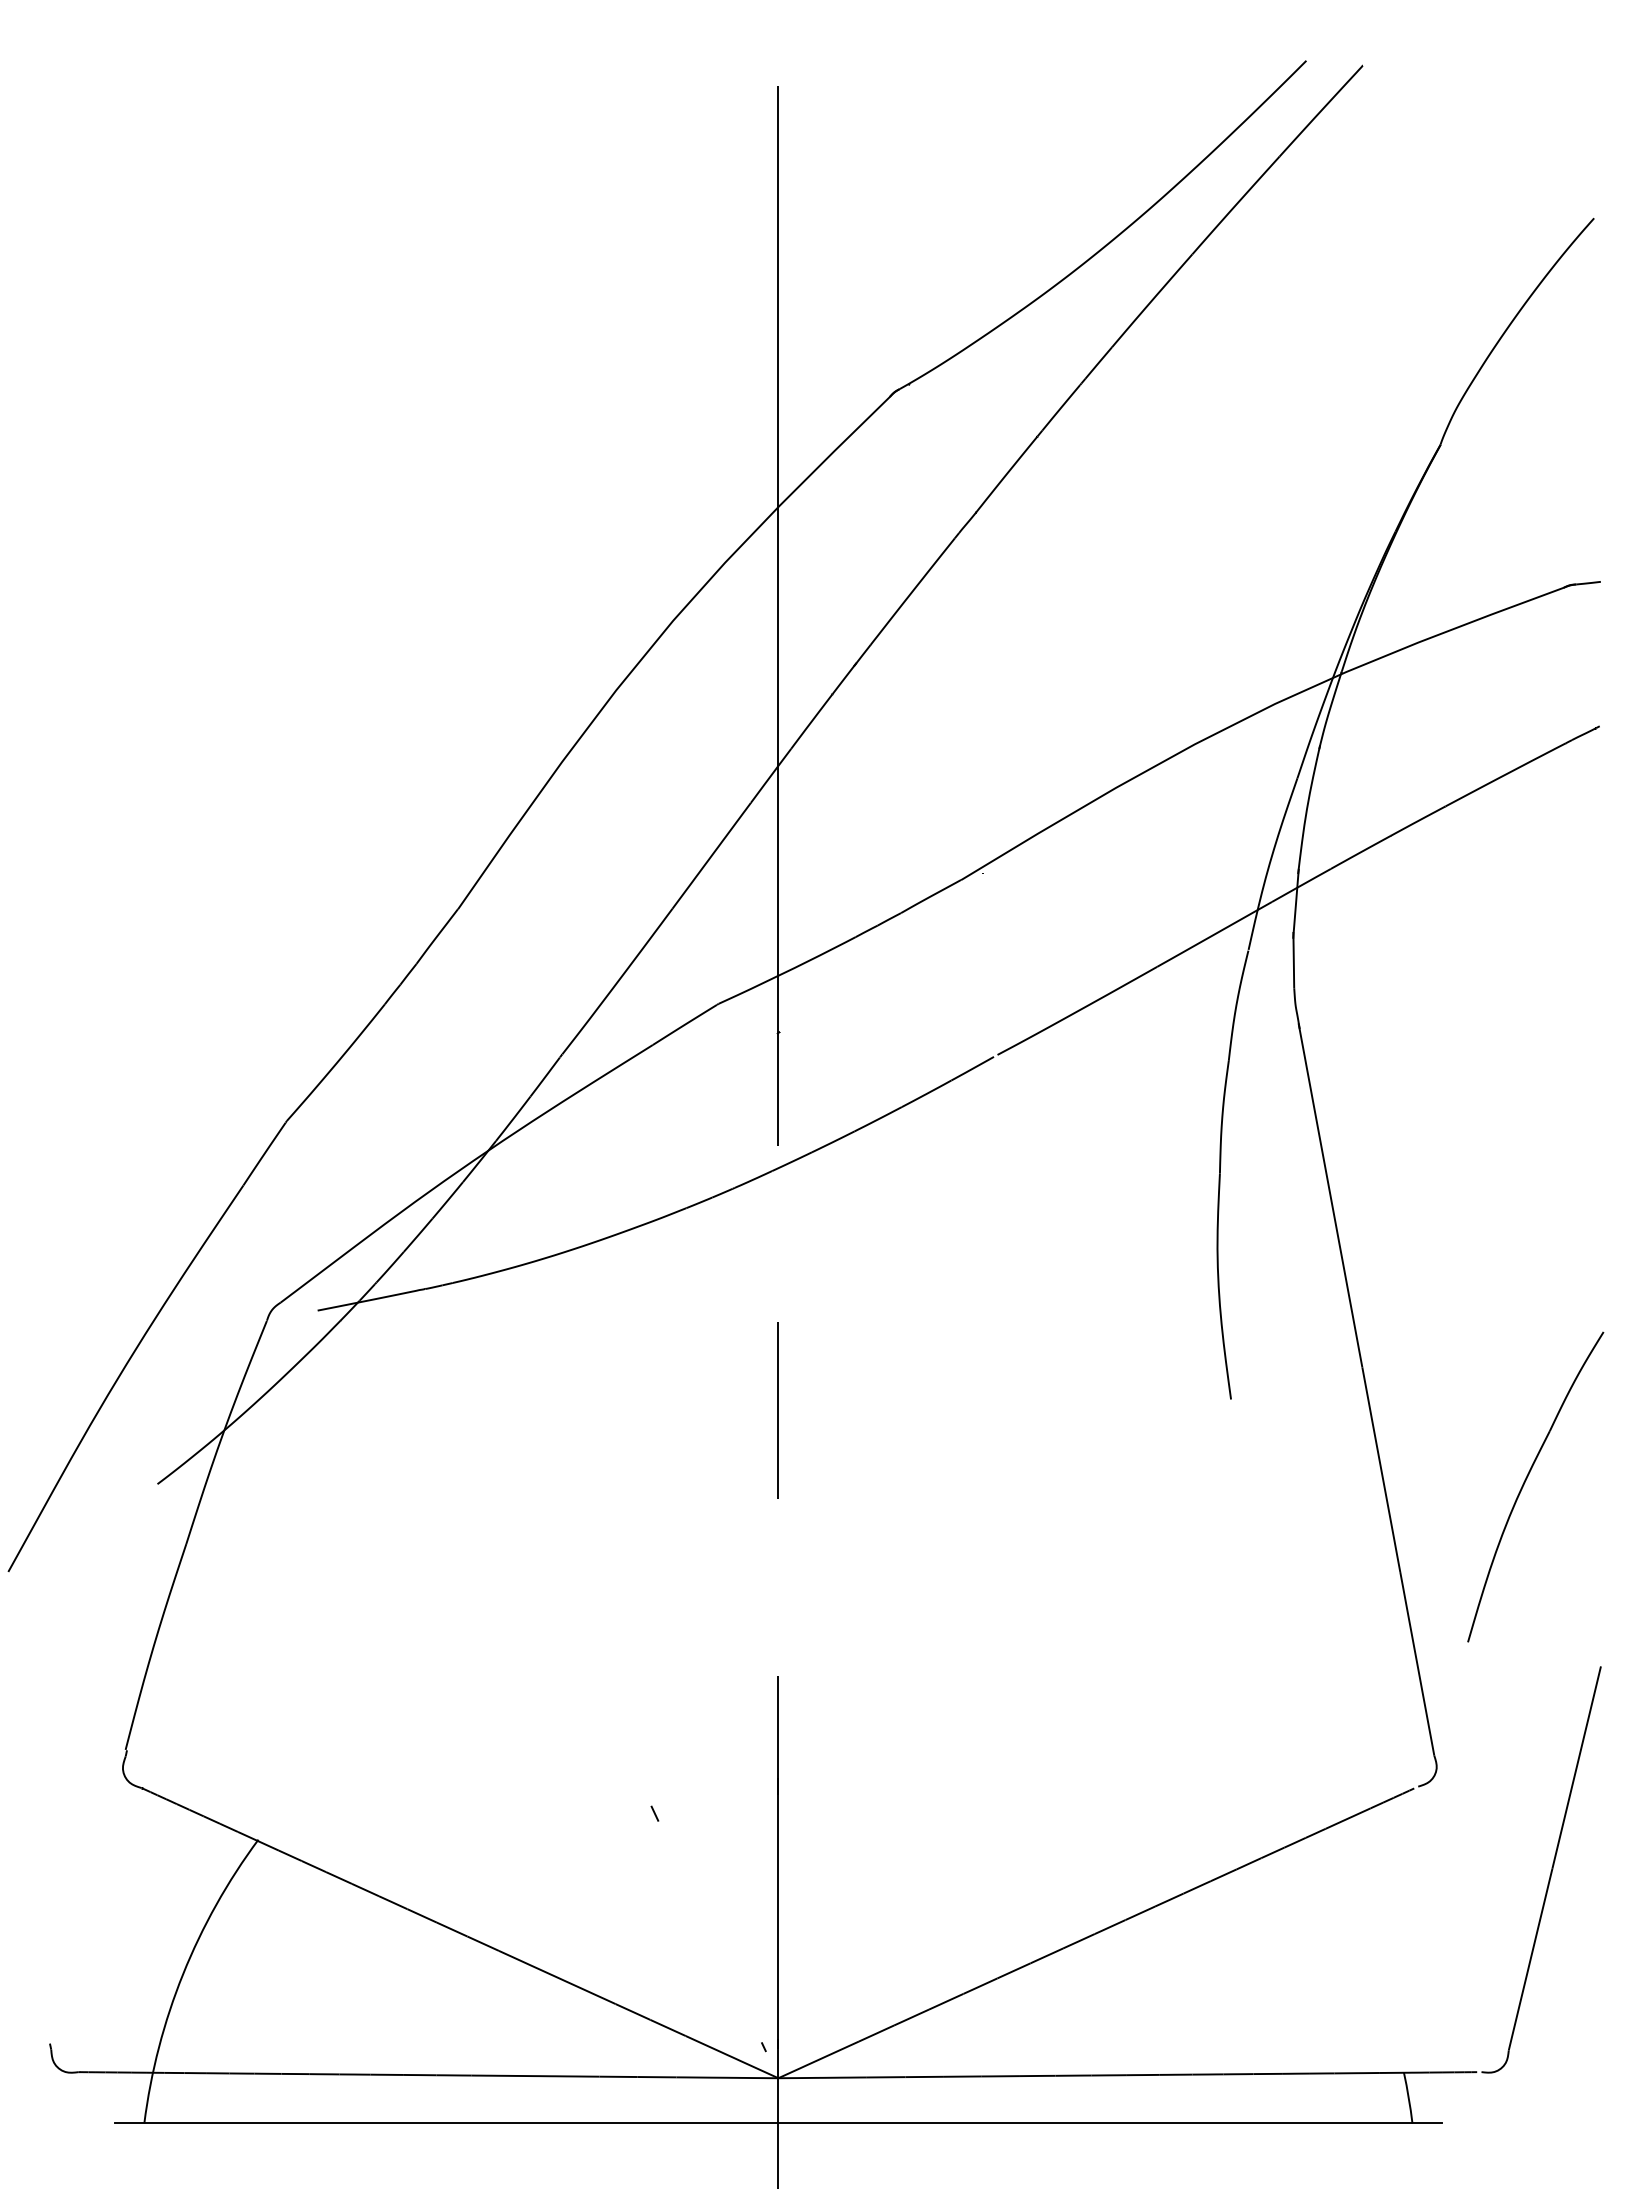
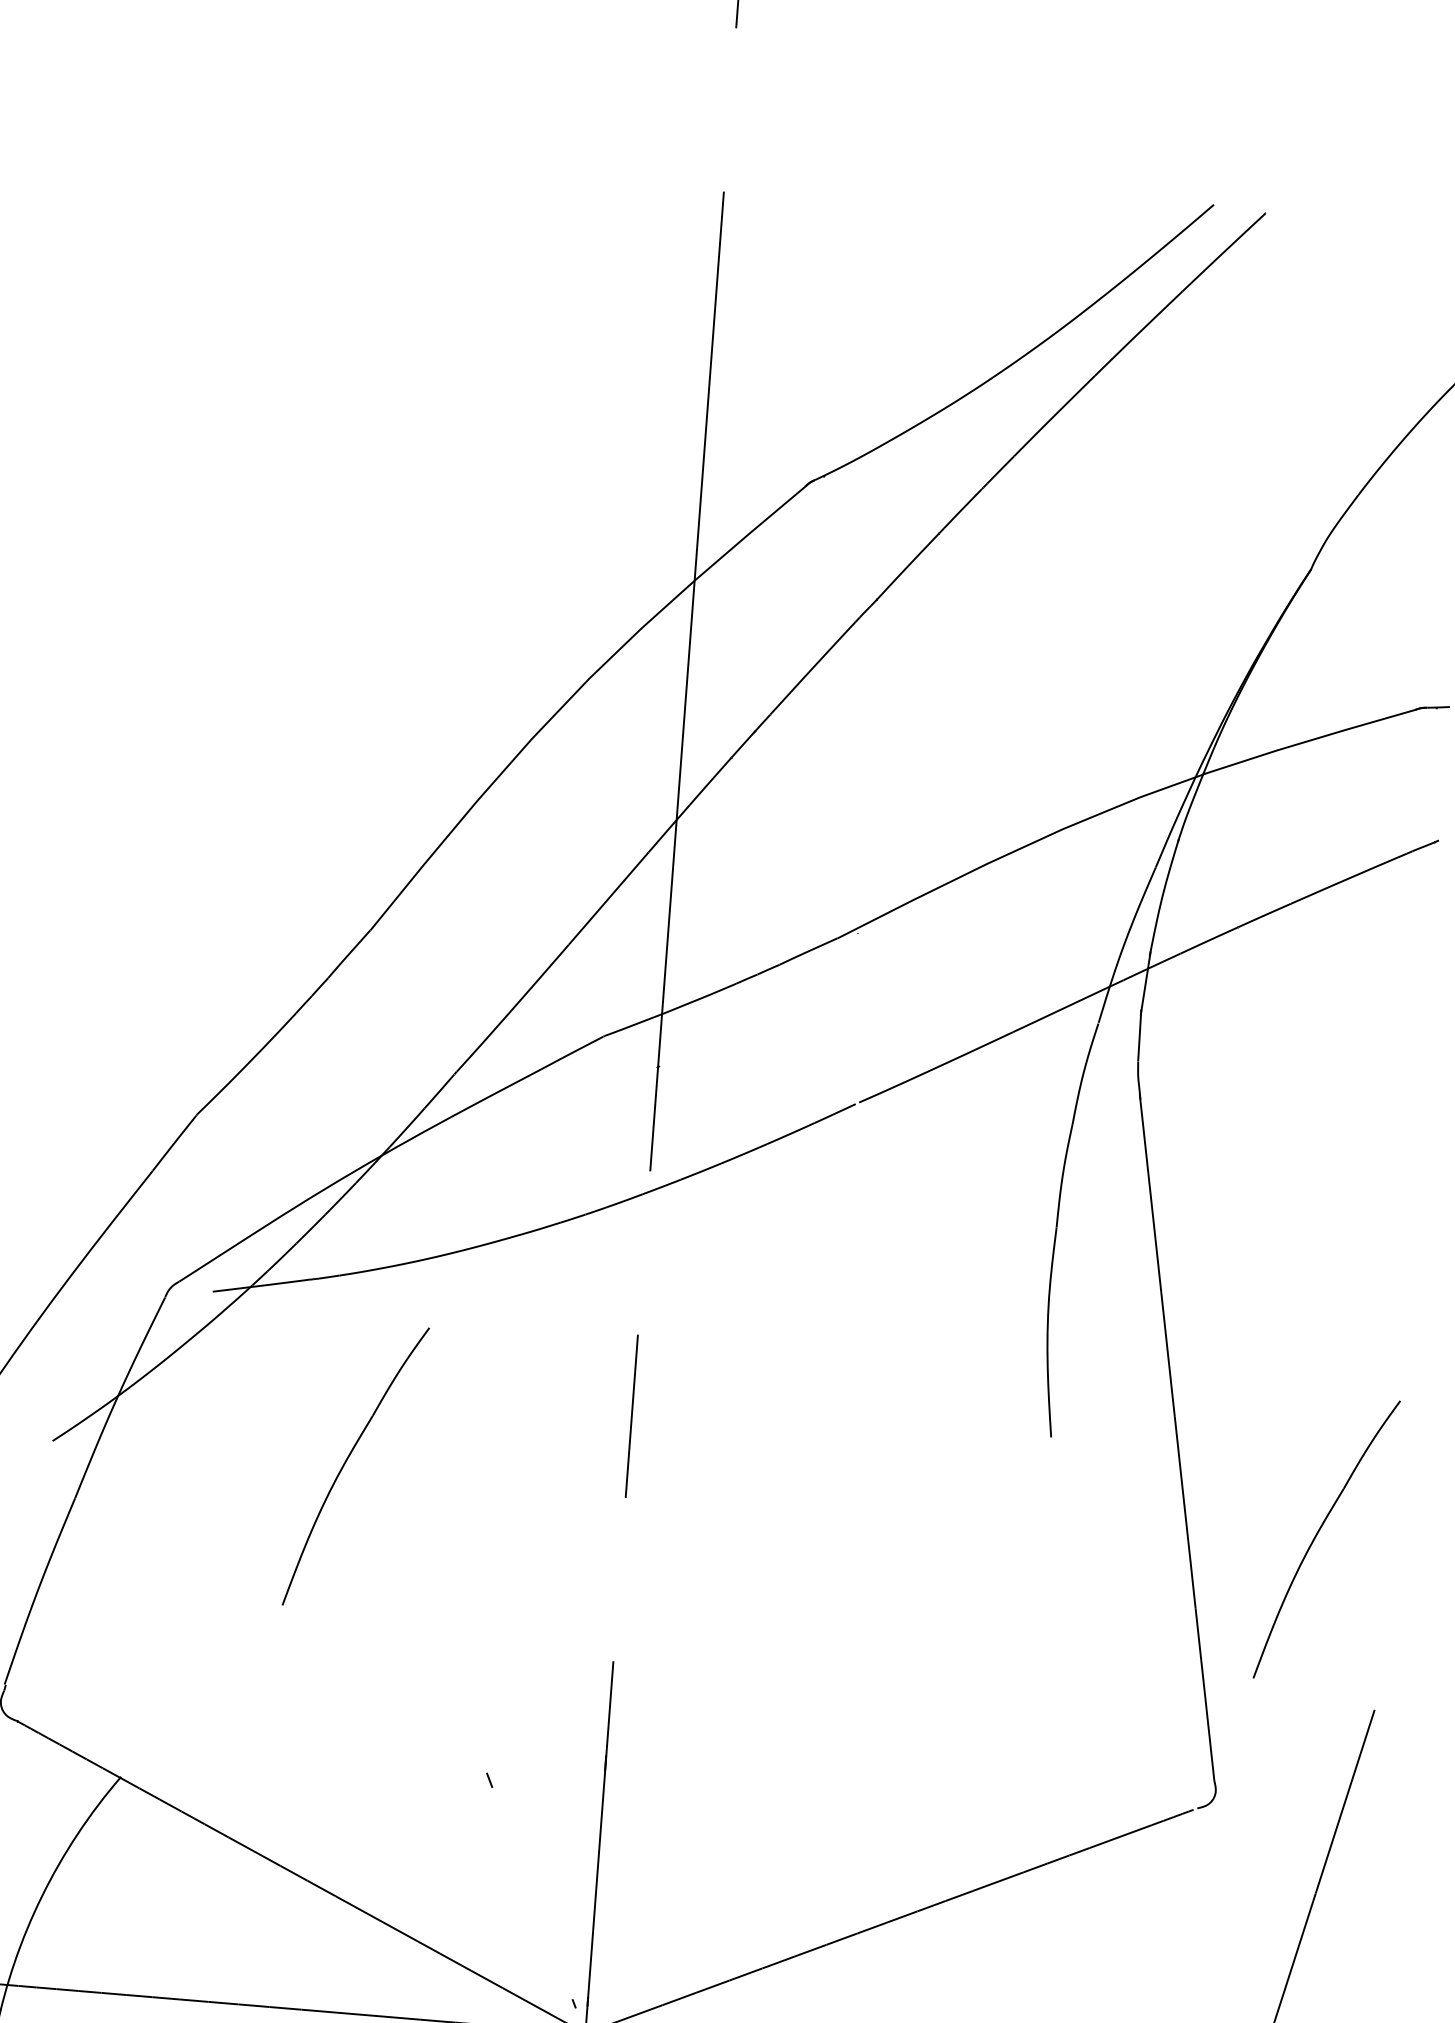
part: (475, 1482) -> (346, 1461), added

